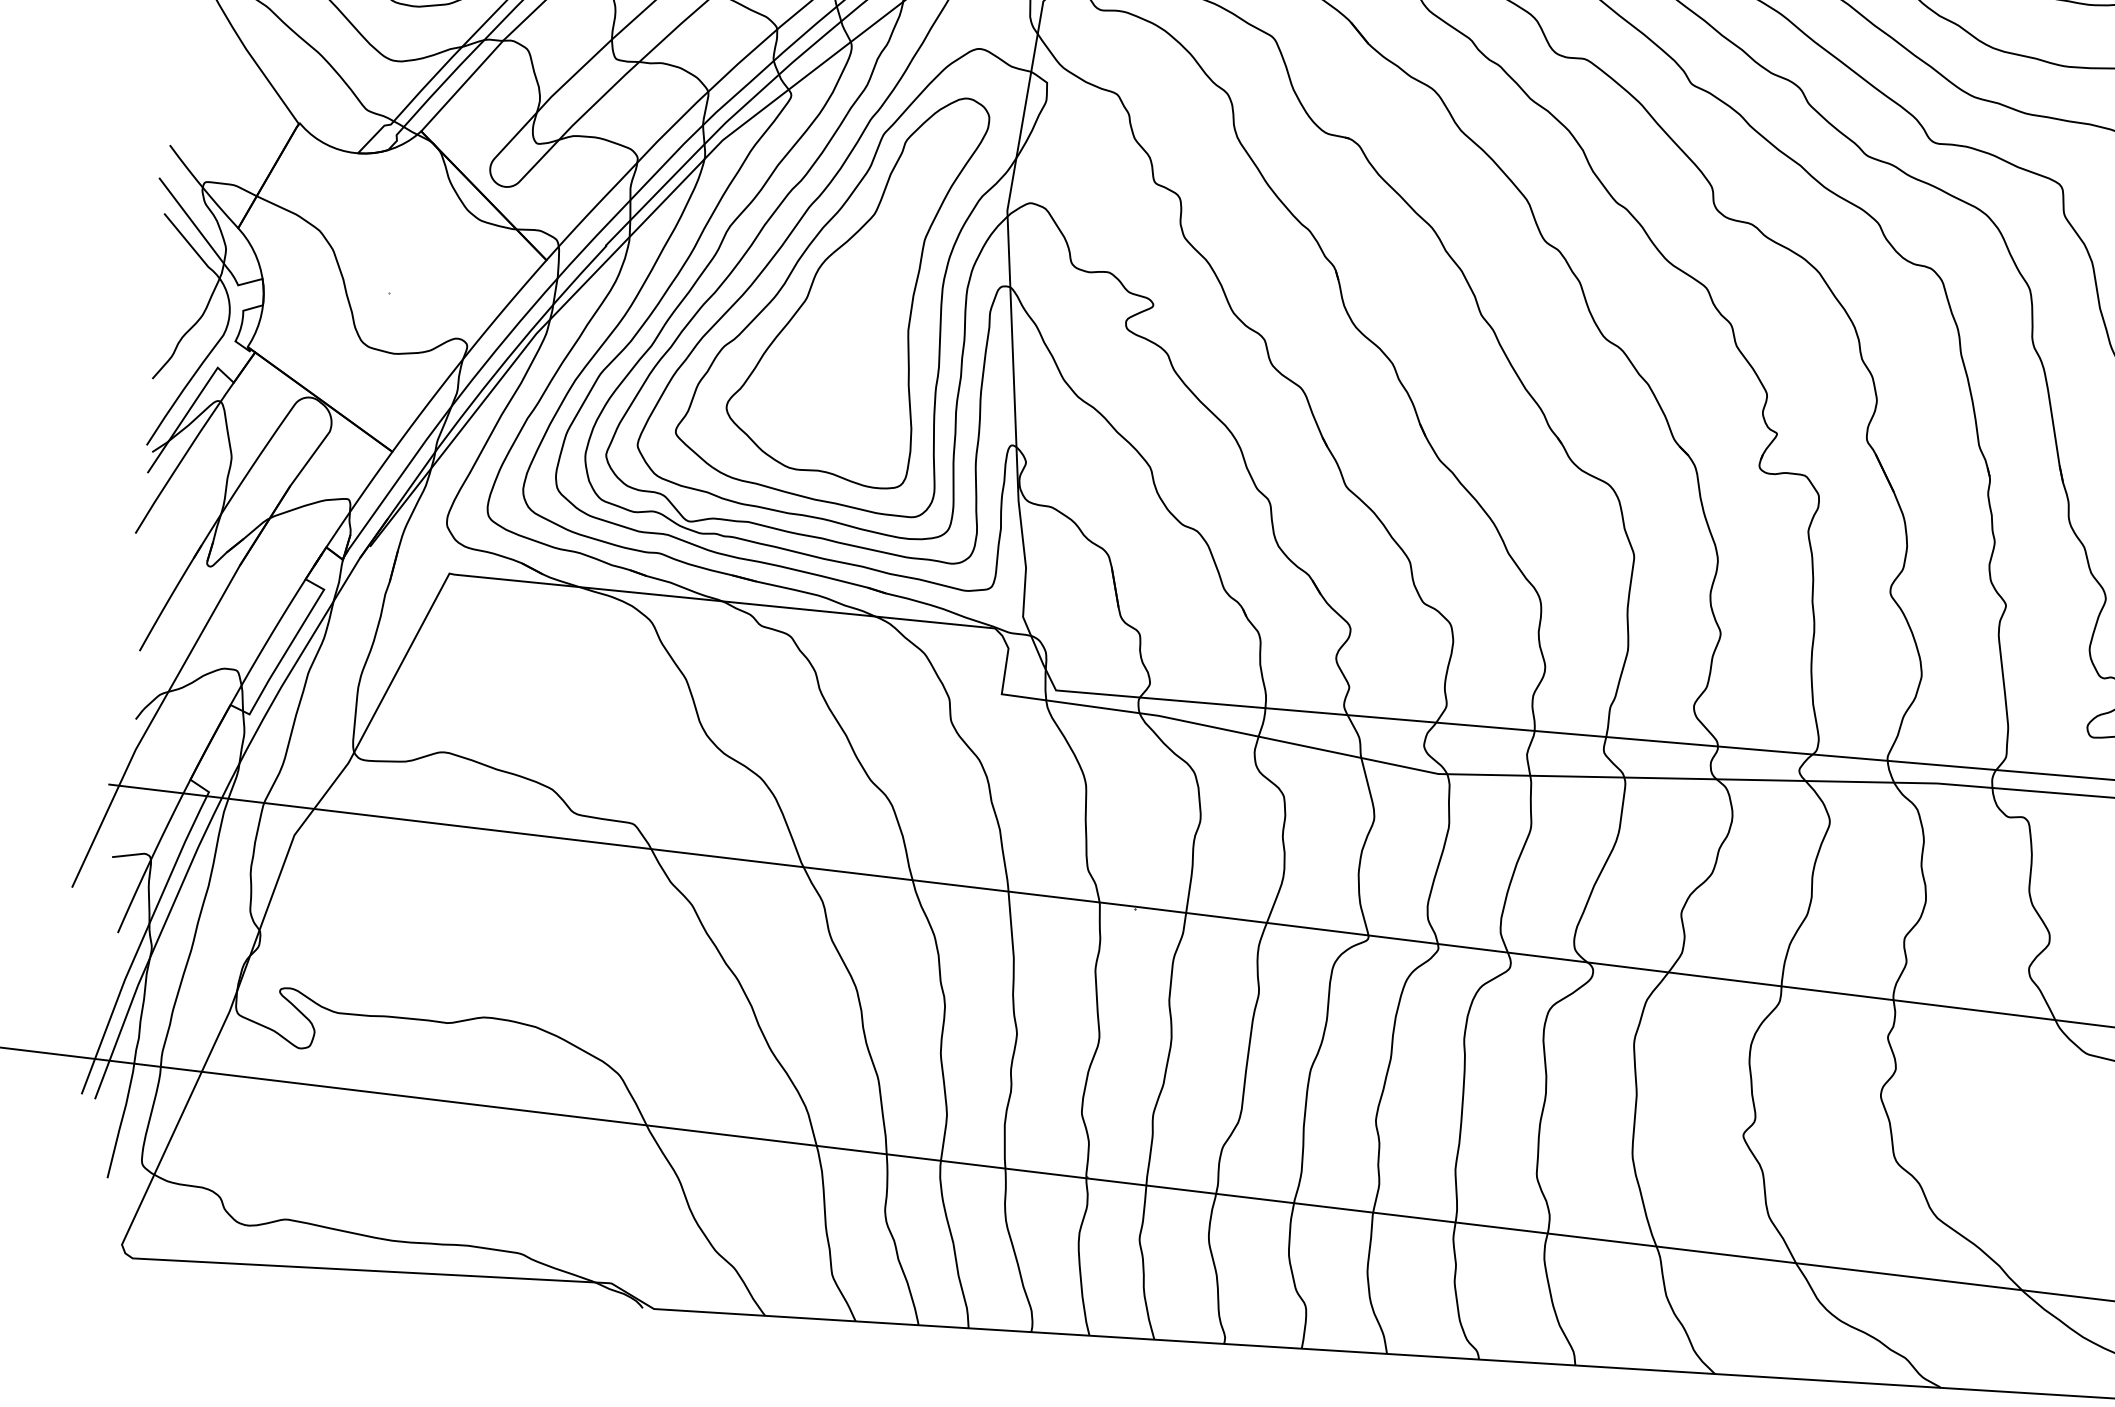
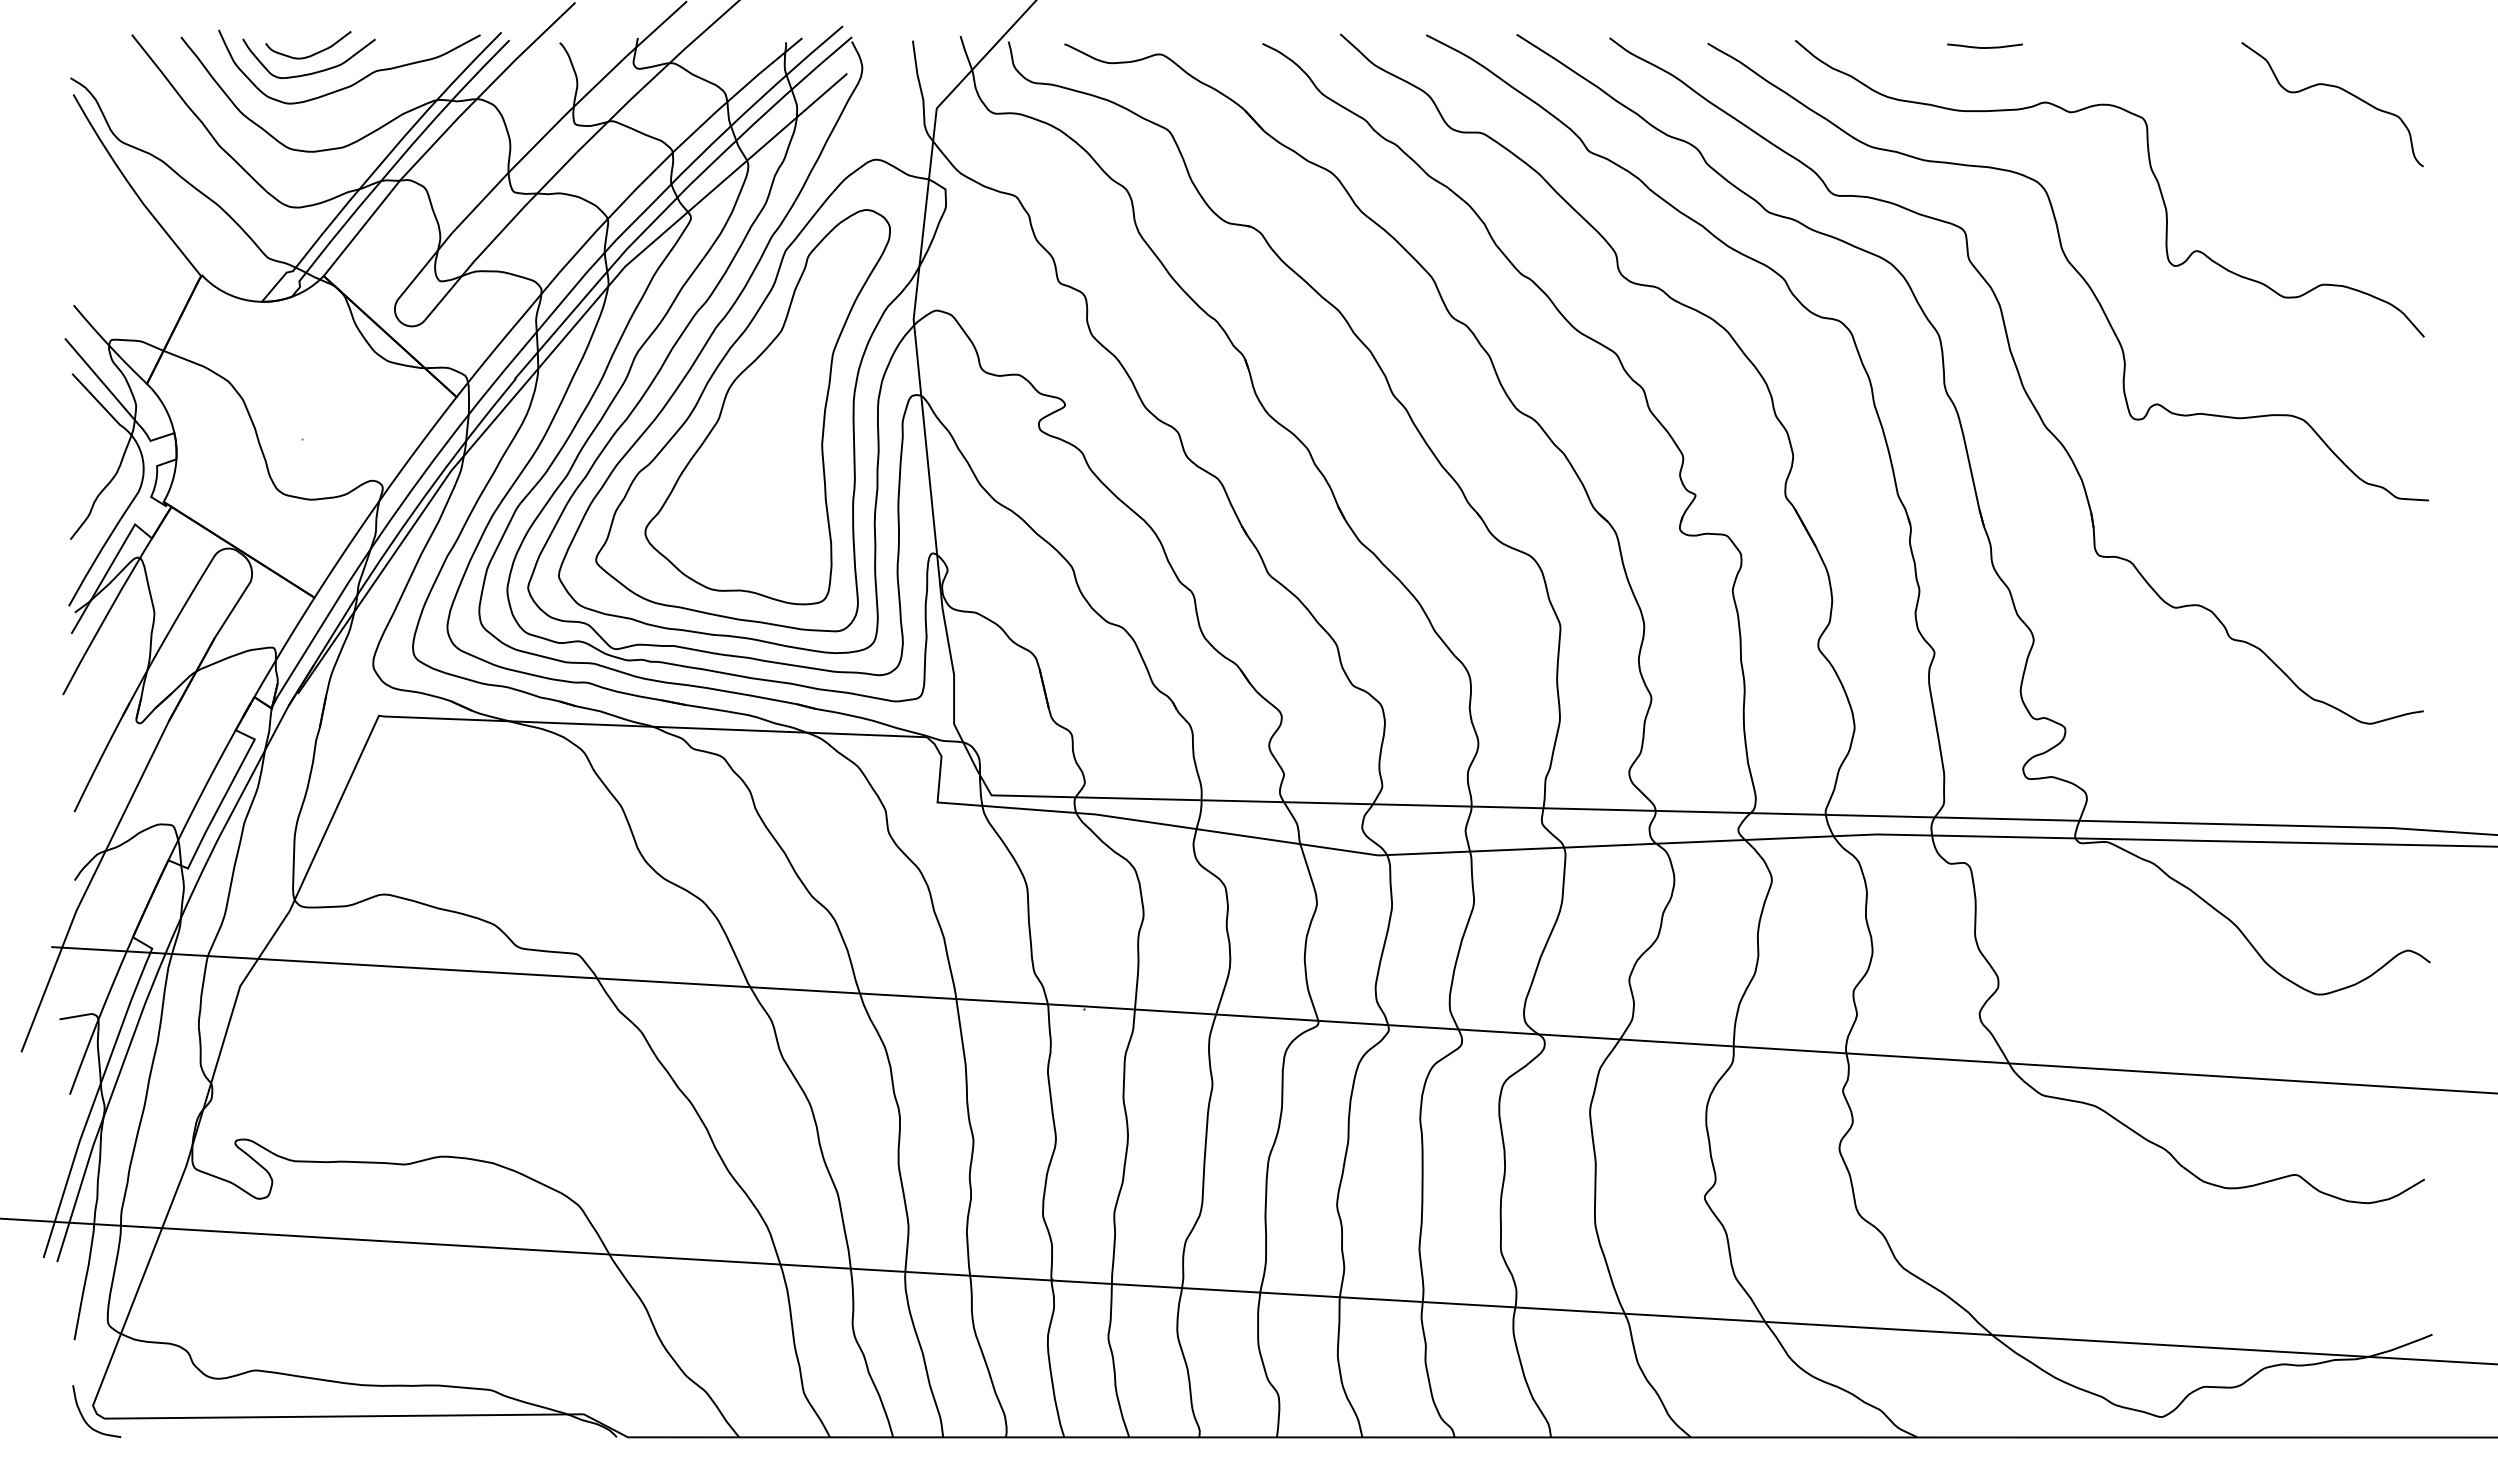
curve: (112, 1257) -> (84, 1418), added

